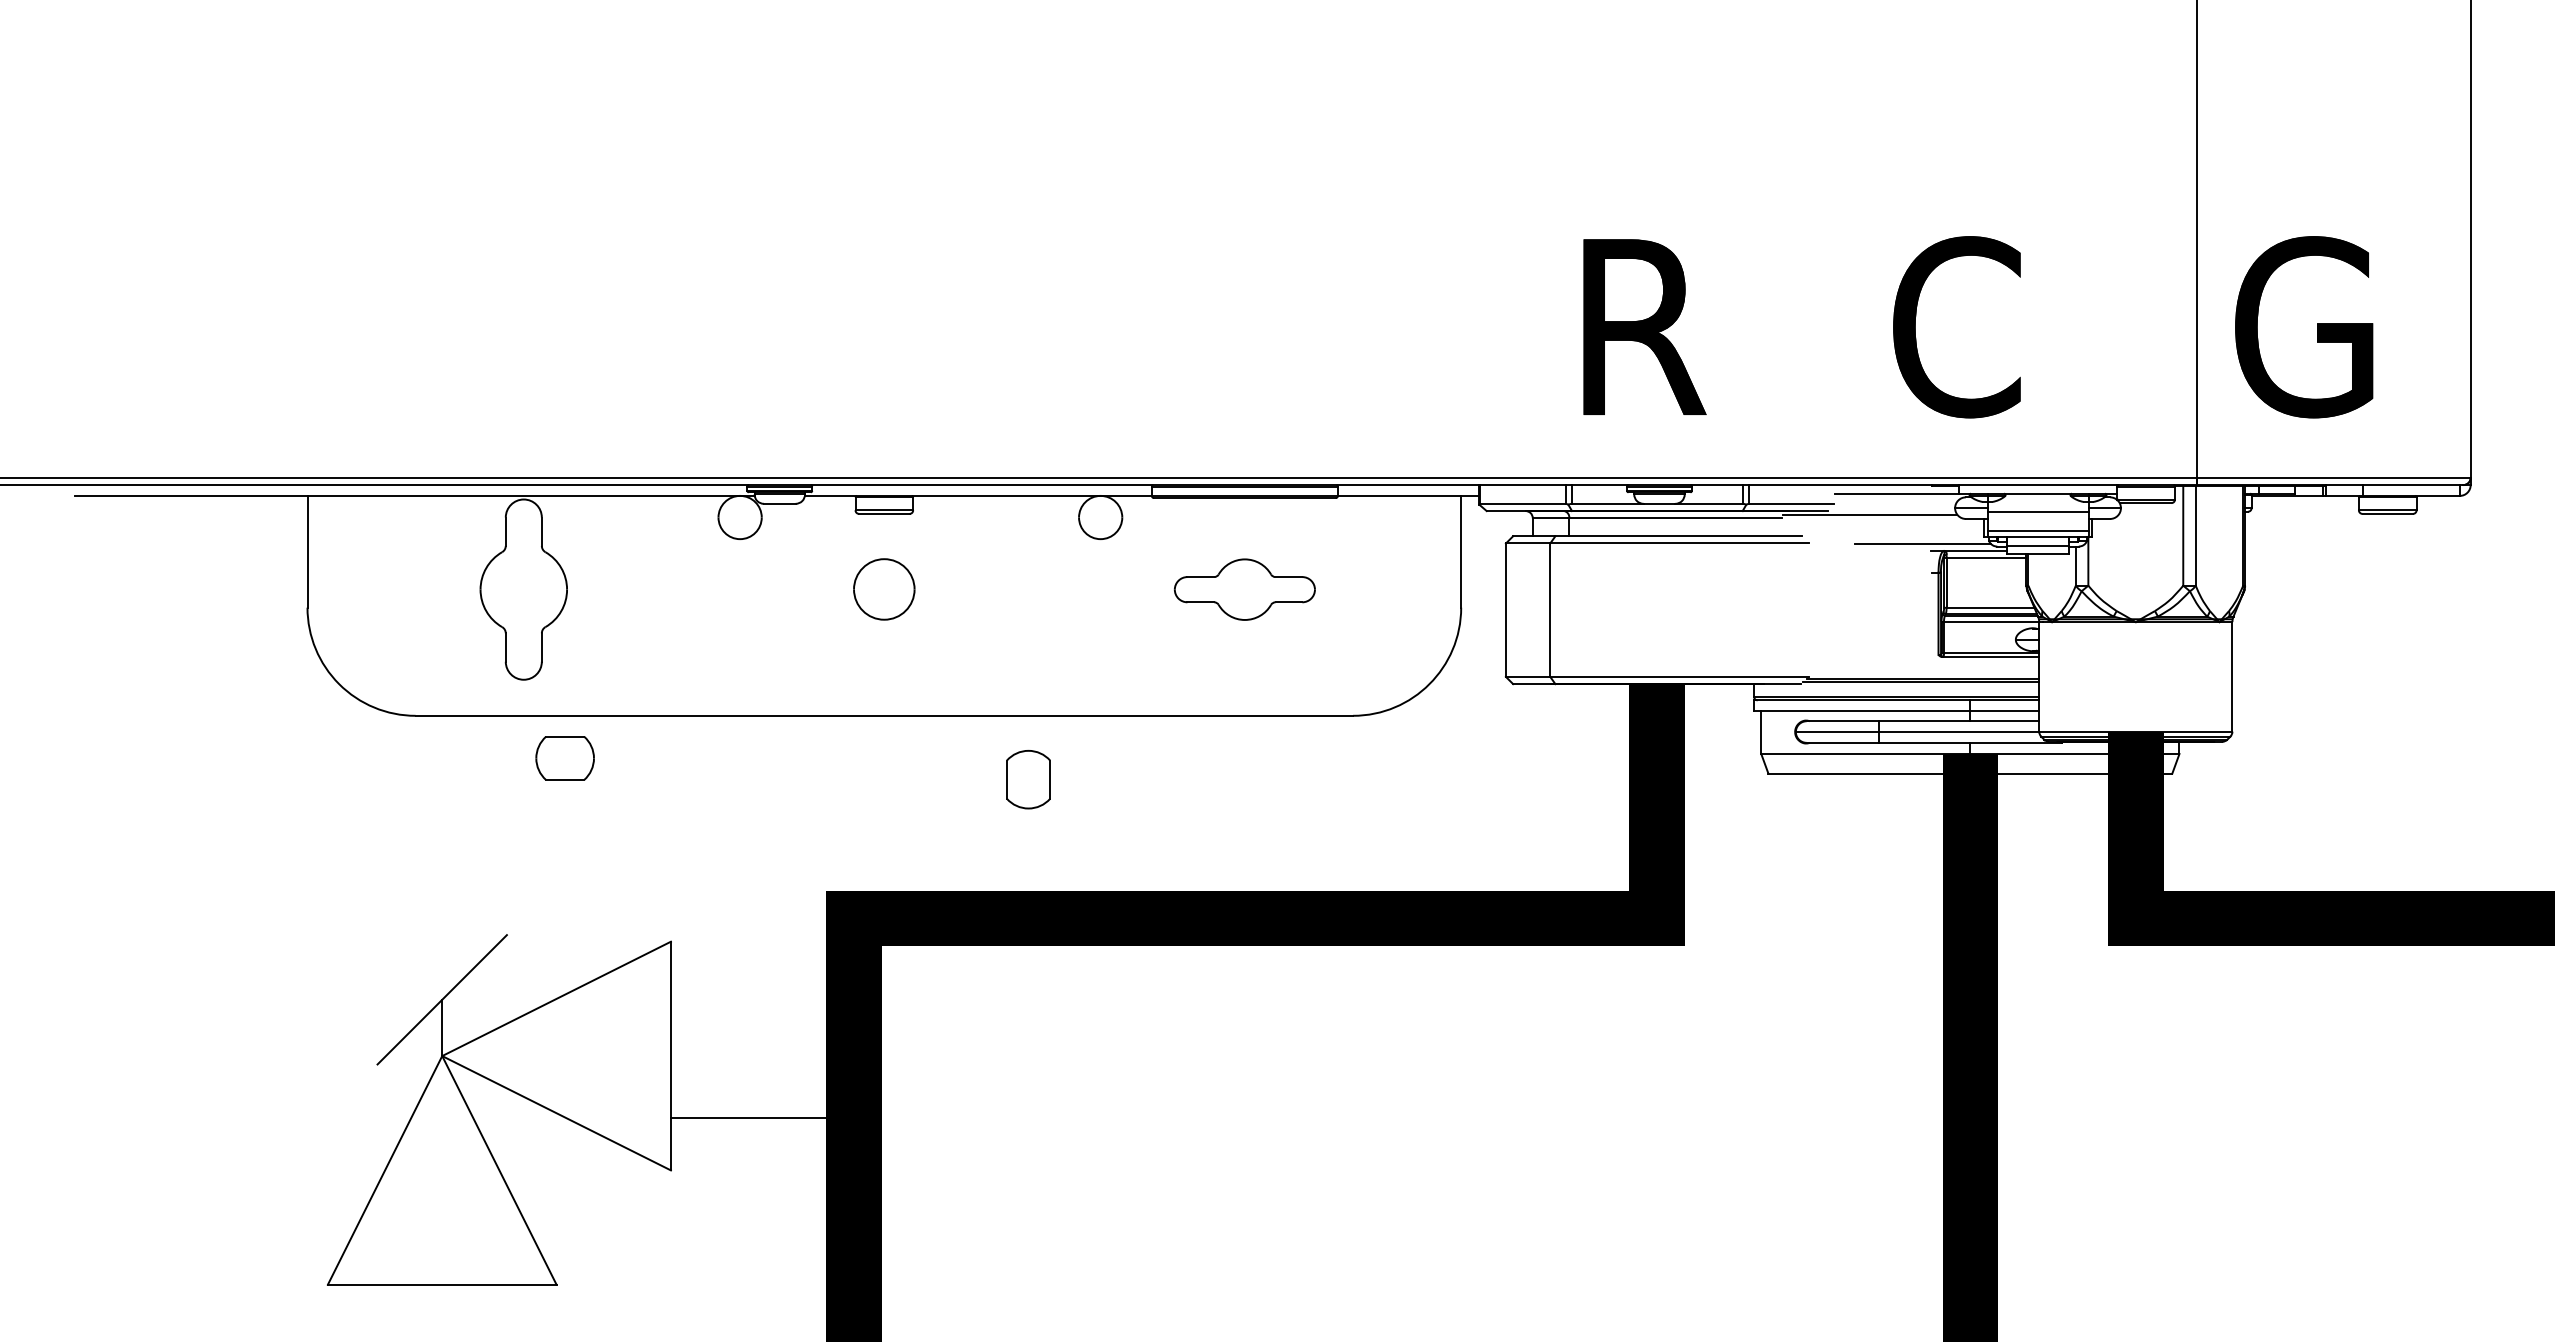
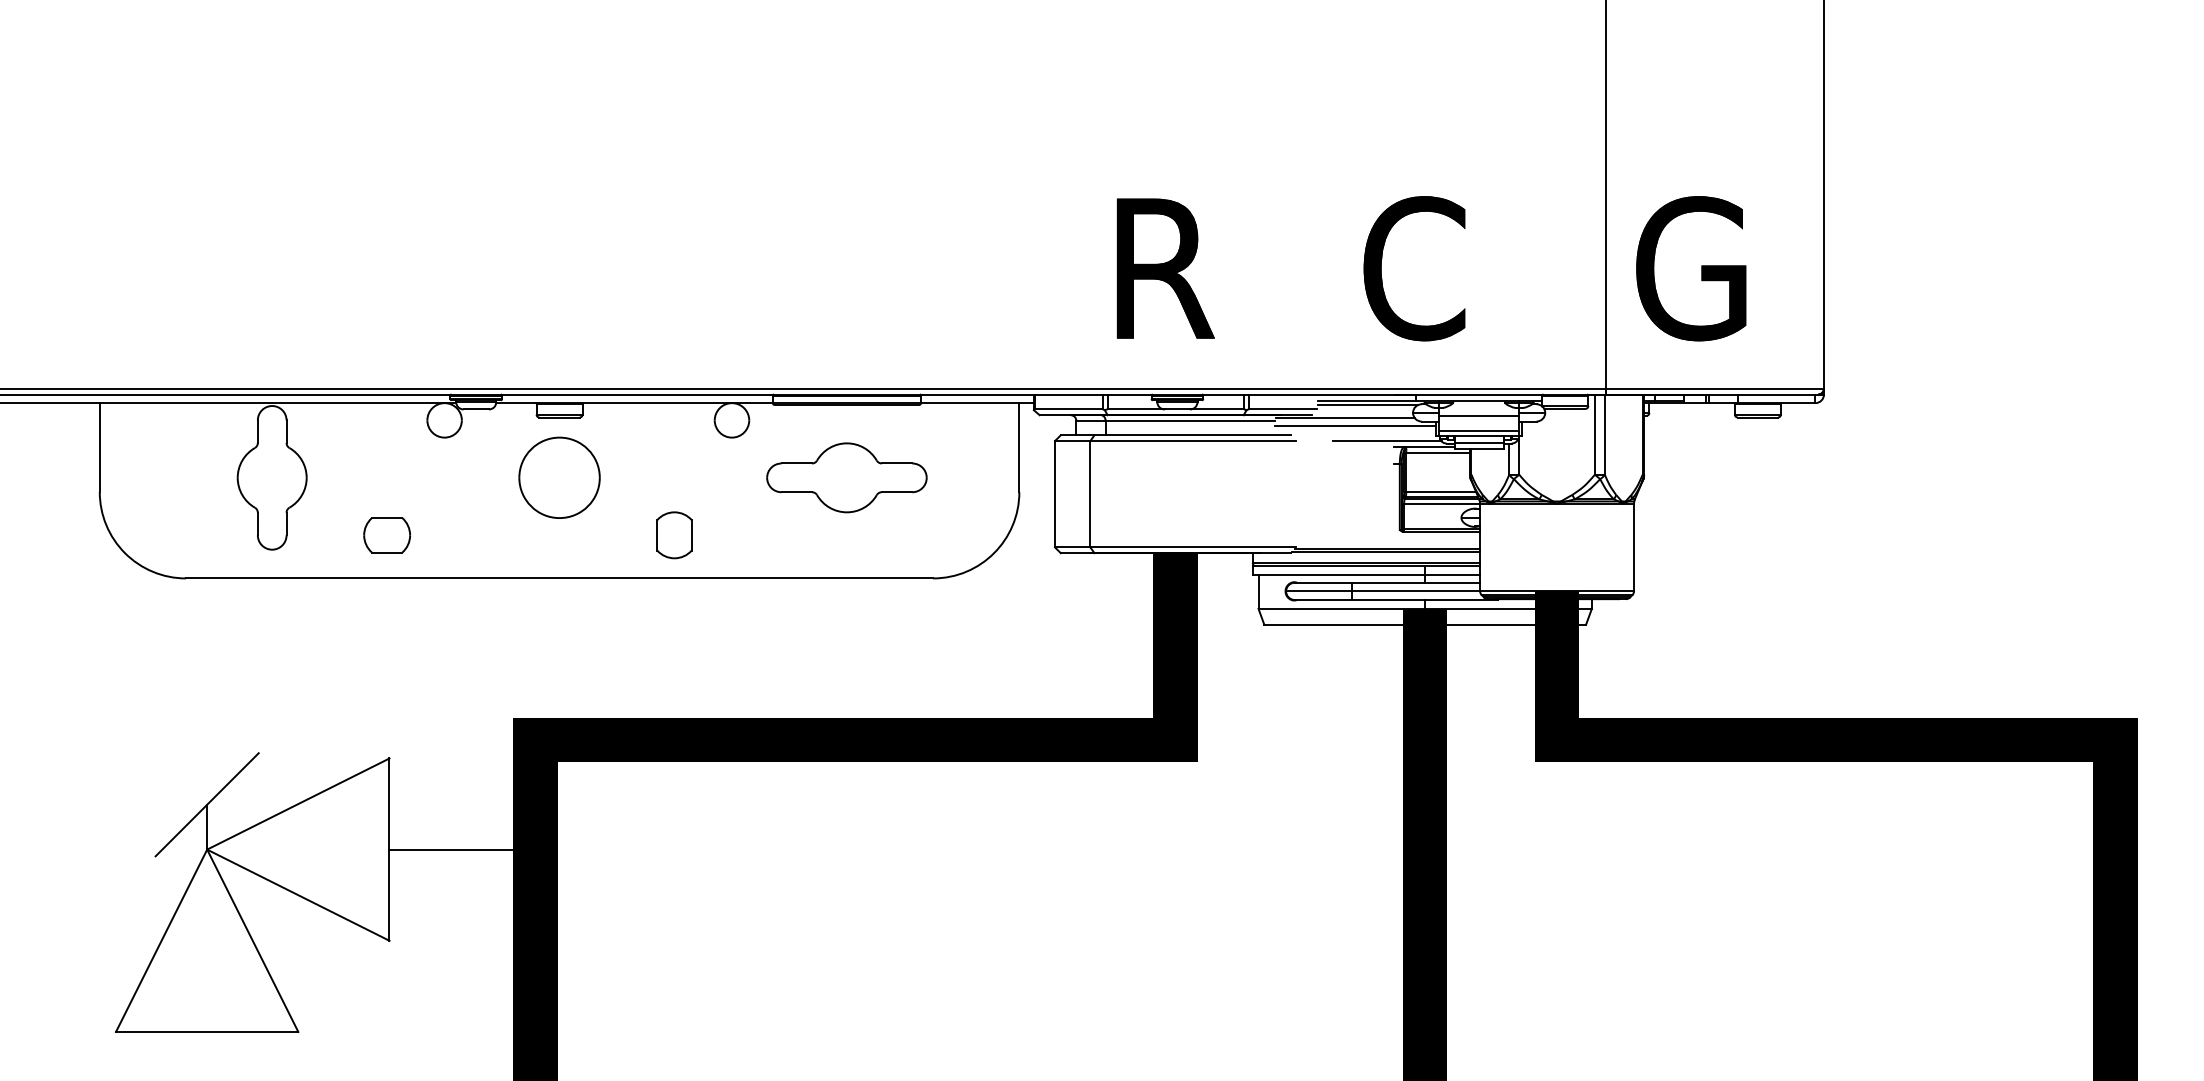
line: (1897, 498) -> (1367, 405), added
line: (1882, 523) -> (1355, 425), added
part: (884, 589) -> (559, 477), size x1.67
part: (1244, 589) -> (846, 477), size x1.43
part: (564, 758) -> (386, 535), moved
part: (1028, 779) -> (674, 535), moved
line: (762, 1117) -> (462, 849), moved

